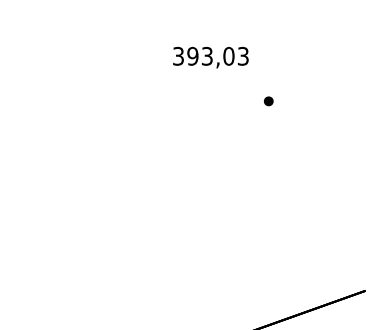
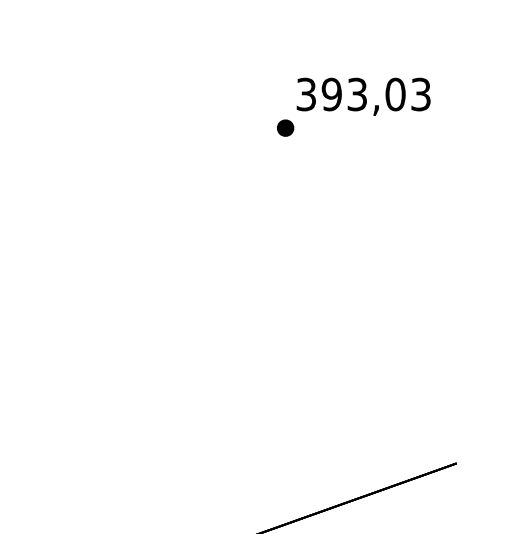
text: (210, 57) -> (362, 96), moved

